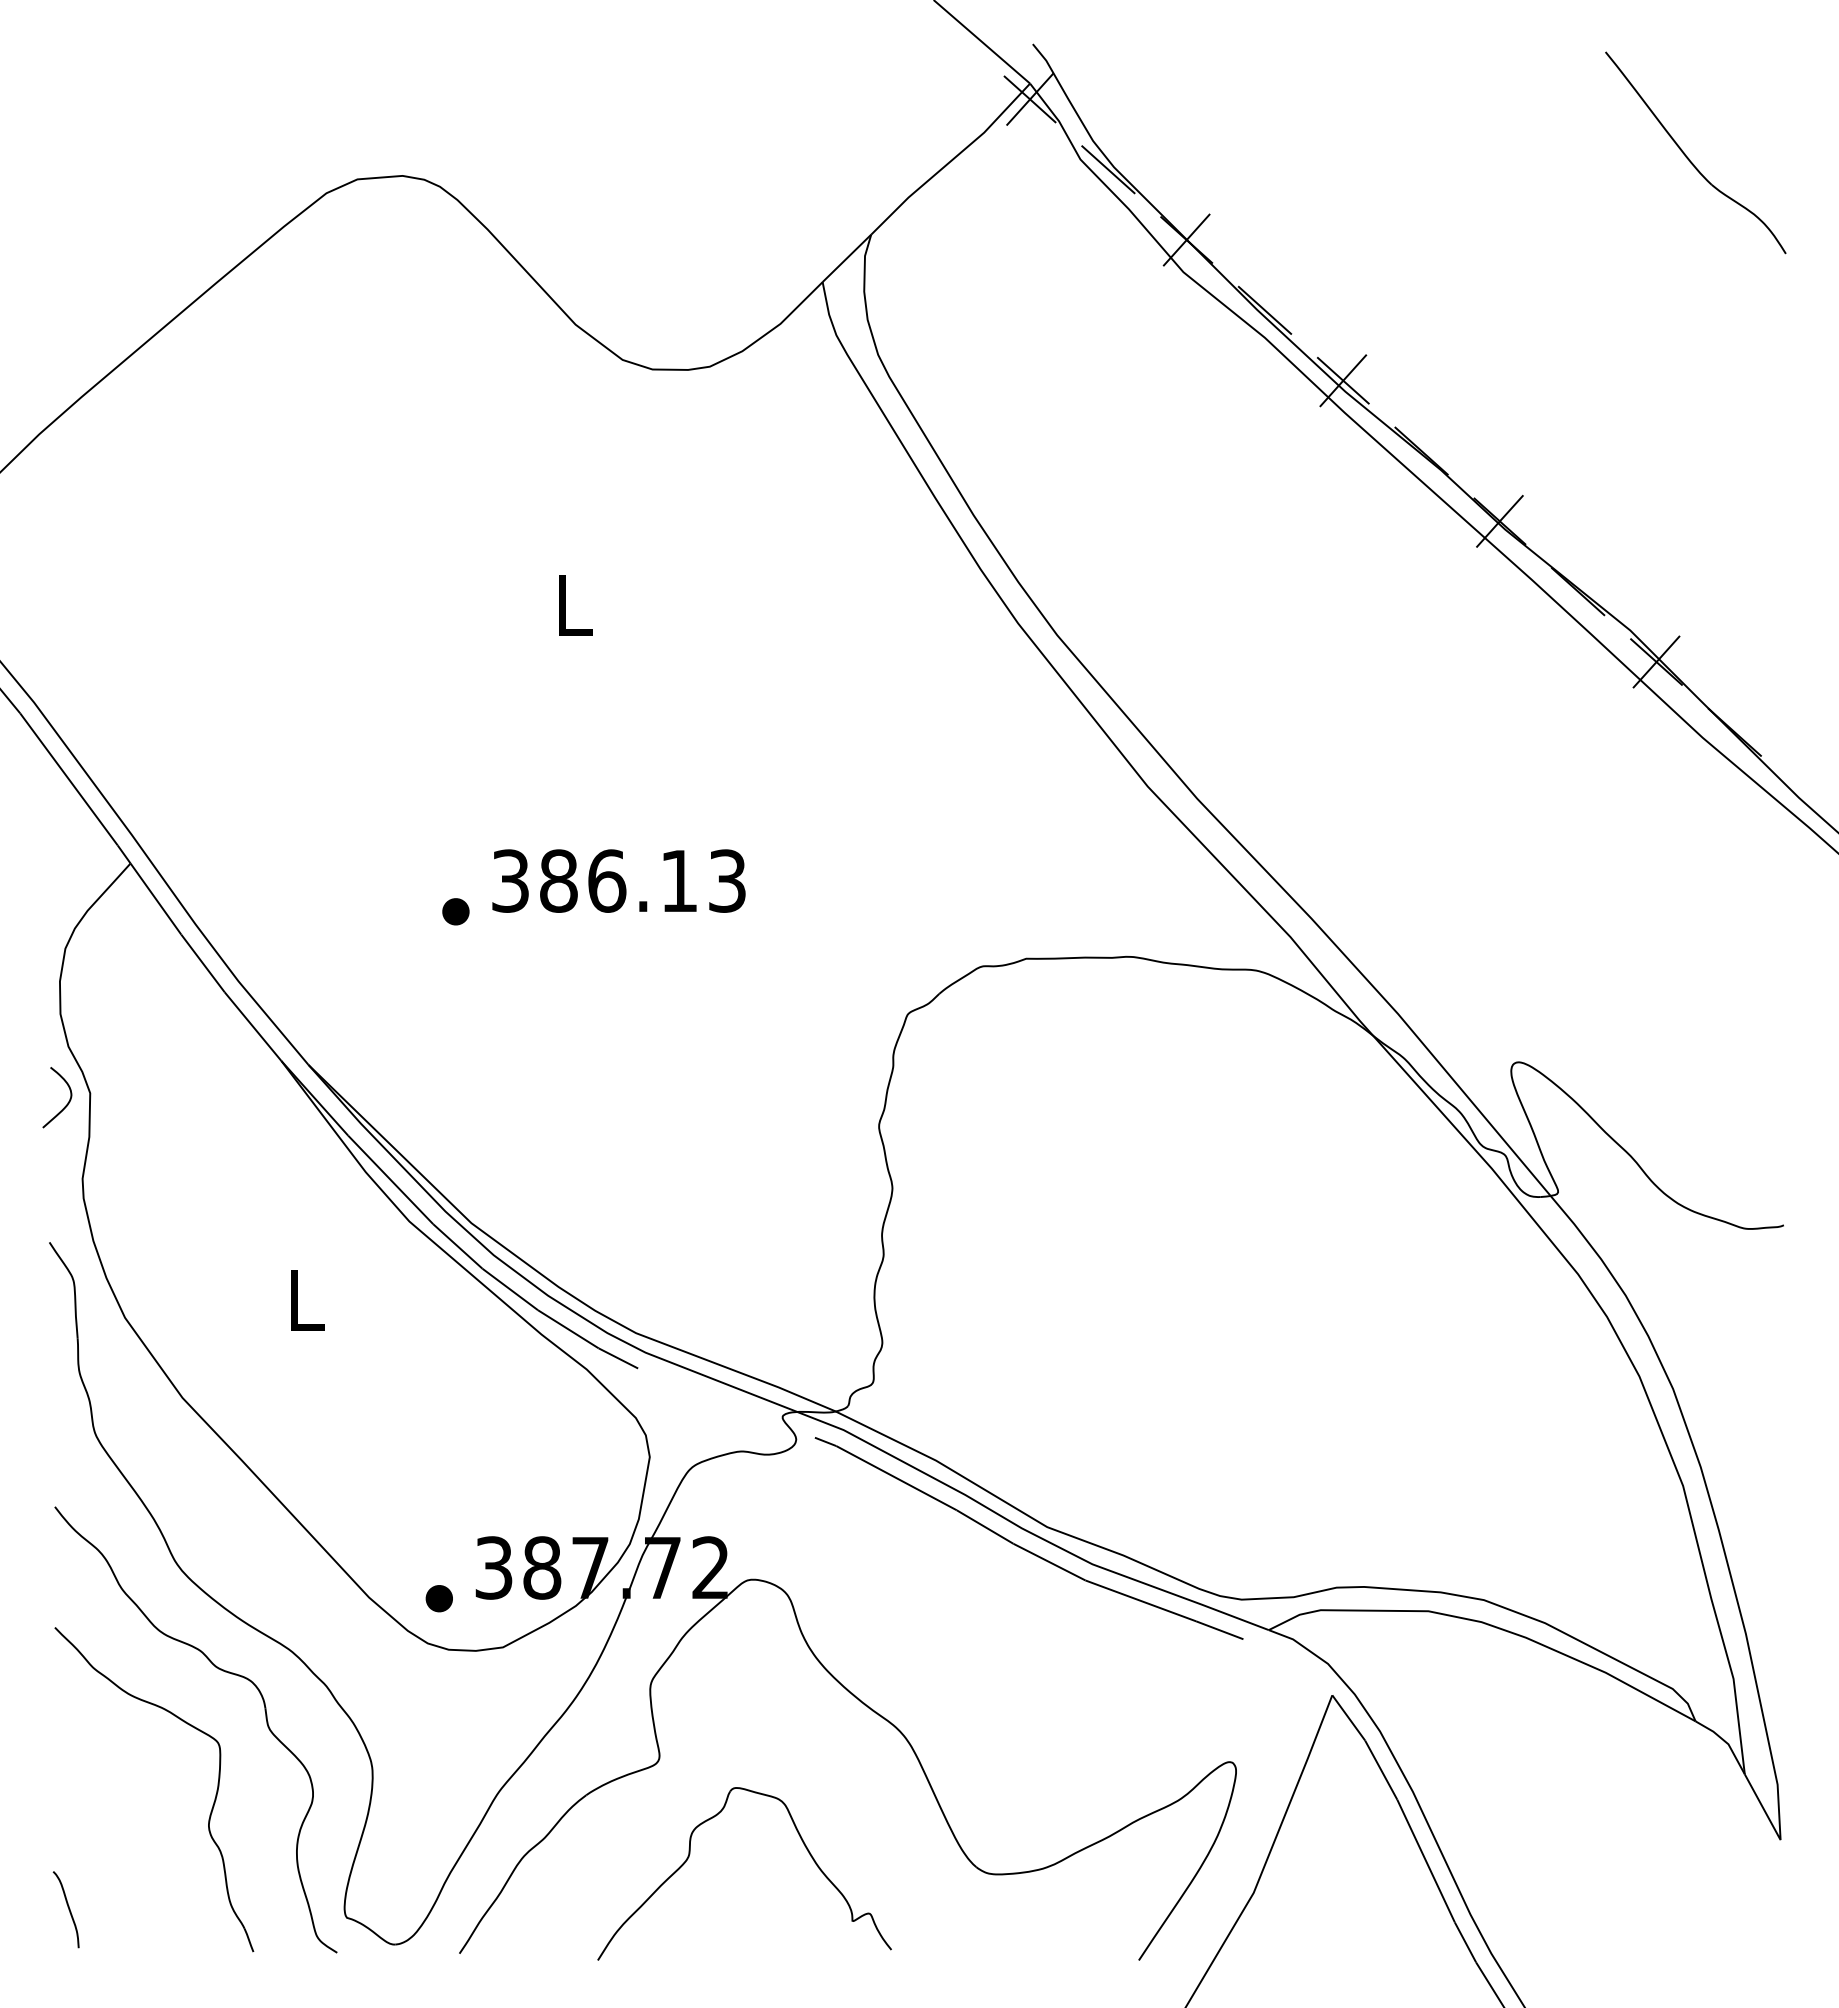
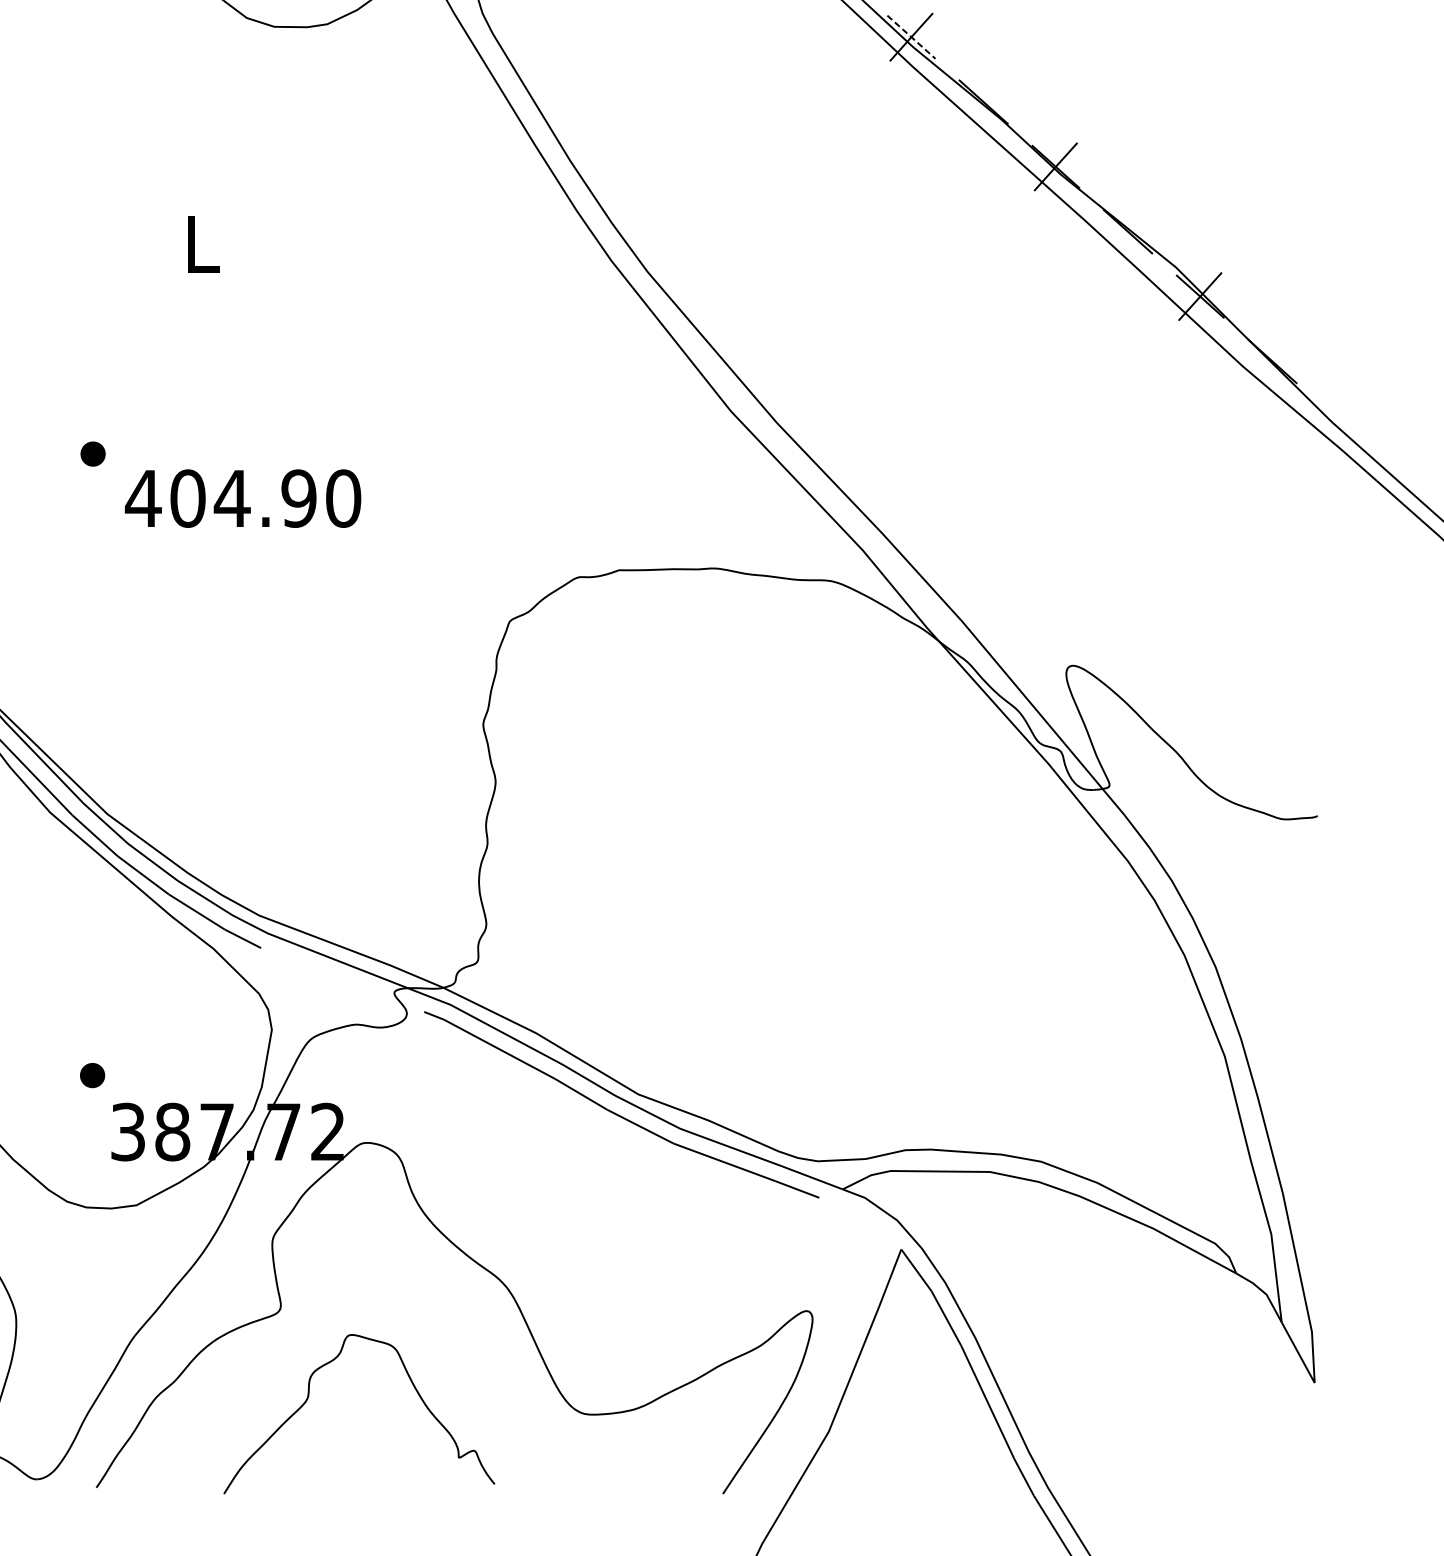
line: (1343, 380) -> (911, 36), solid -> dashed
text: (618, 880) -> (243, 498), 386.13 -> 404.90
part: (455, 911) -> (92, 453), moved
part: (438, 1598) -> (91, 1075), moved

